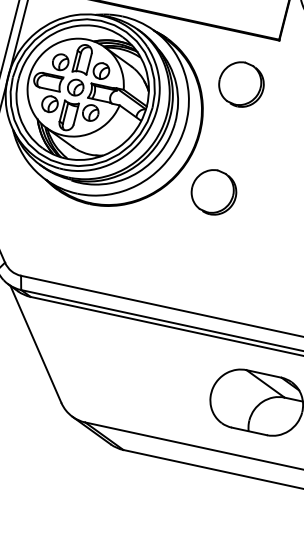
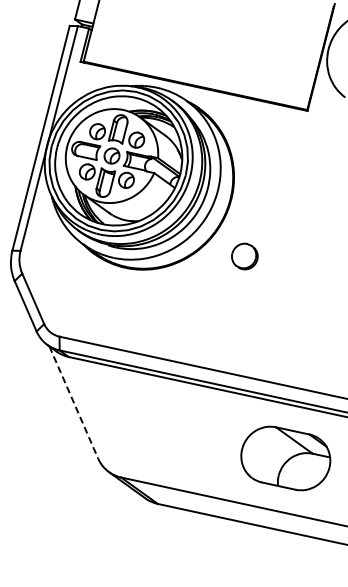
part: (240, 83) -> (270, 152), removed
part: (213, 192) -> (244, 256), size x0.6
line: (35, 344) -> (73, 402), solid -> dashed

